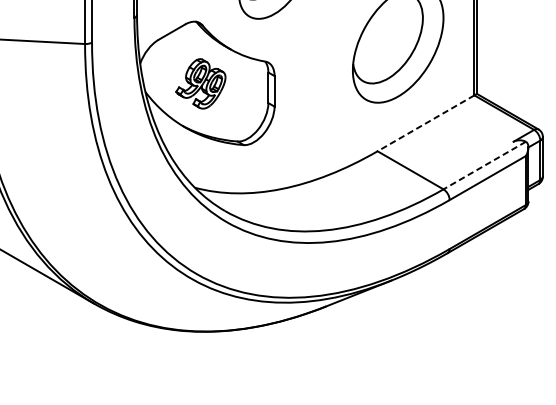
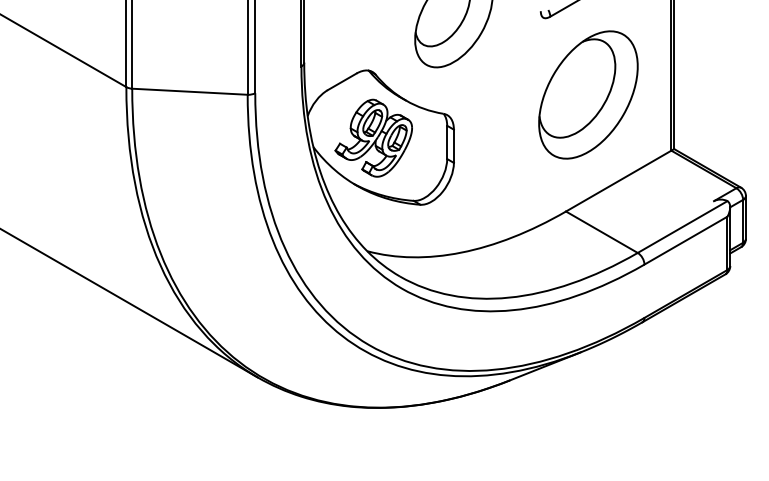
part: (200, 83) -> (373, 137), size x1.43
line: (425, 123) -> (618, 181), dashed -> solid
line: (484, 165) -> (682, 227), dashed -> solid

